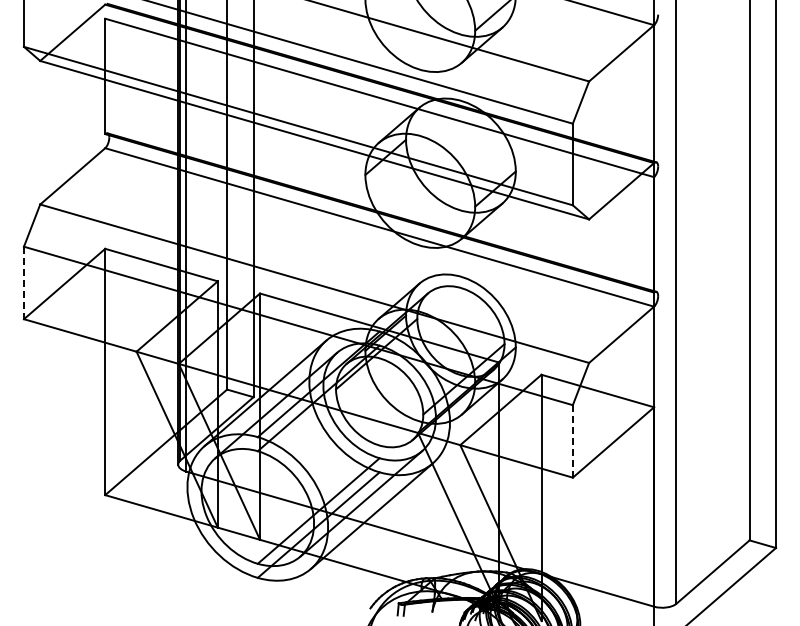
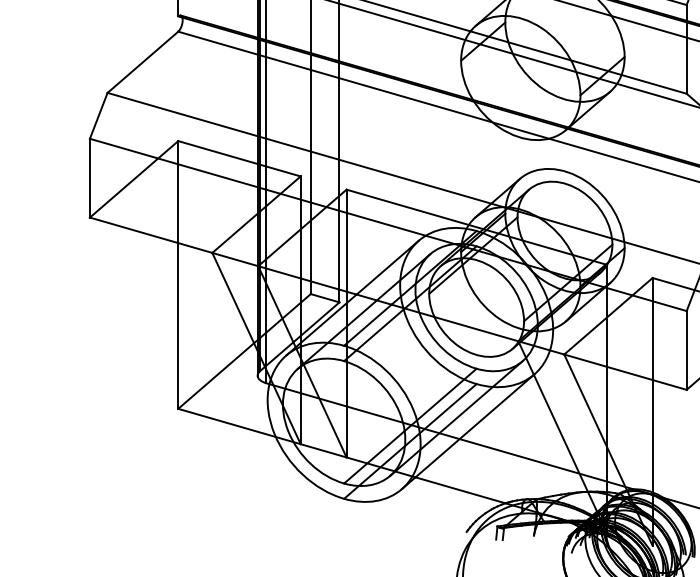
line: (23, 283) -> (89, 178), dashed -> solid
line: (572, 441) -> (686, 350), dashed -> solid

